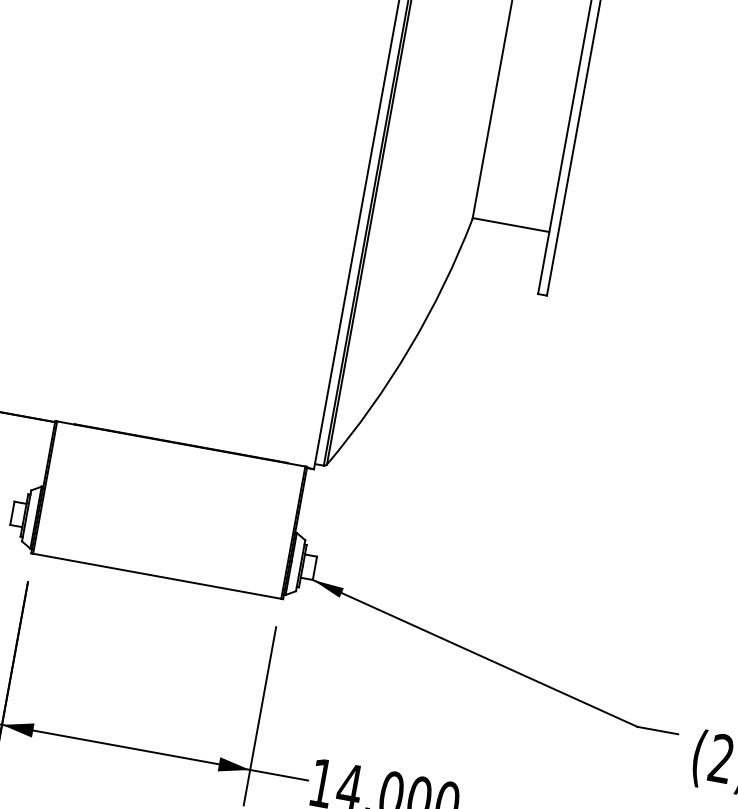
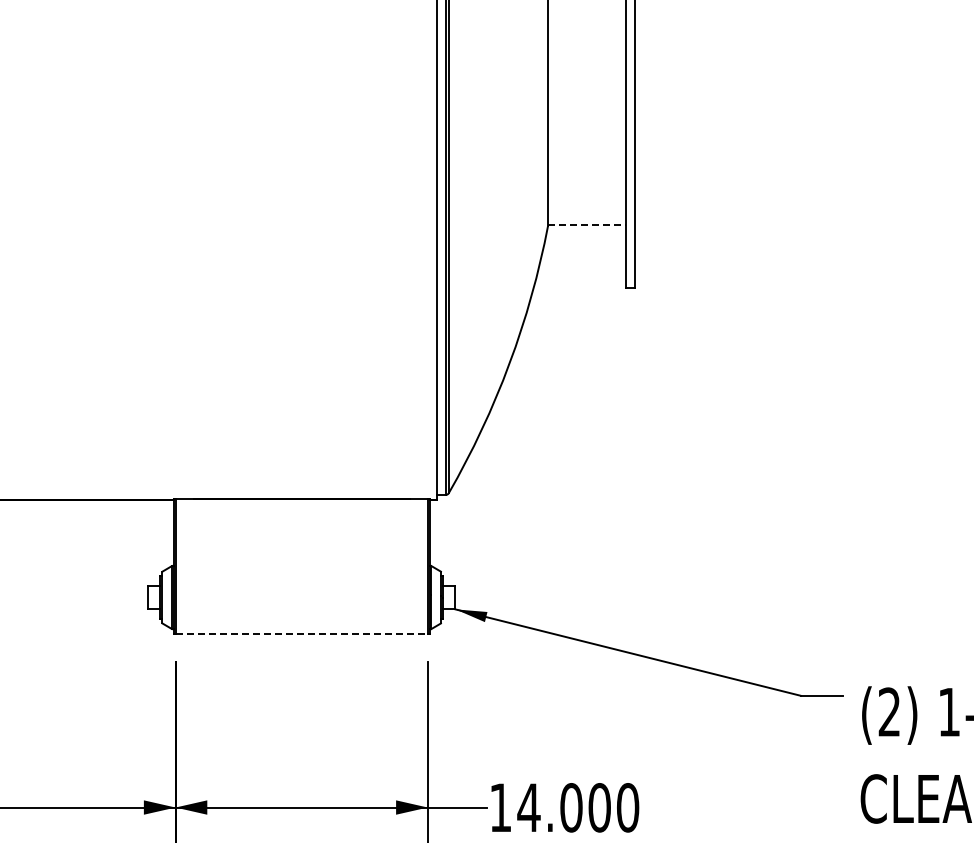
line: (511, 224) -> (587, 224), solid -> dashed
line: (158, 576) -> (302, 633), solid -> dashed

